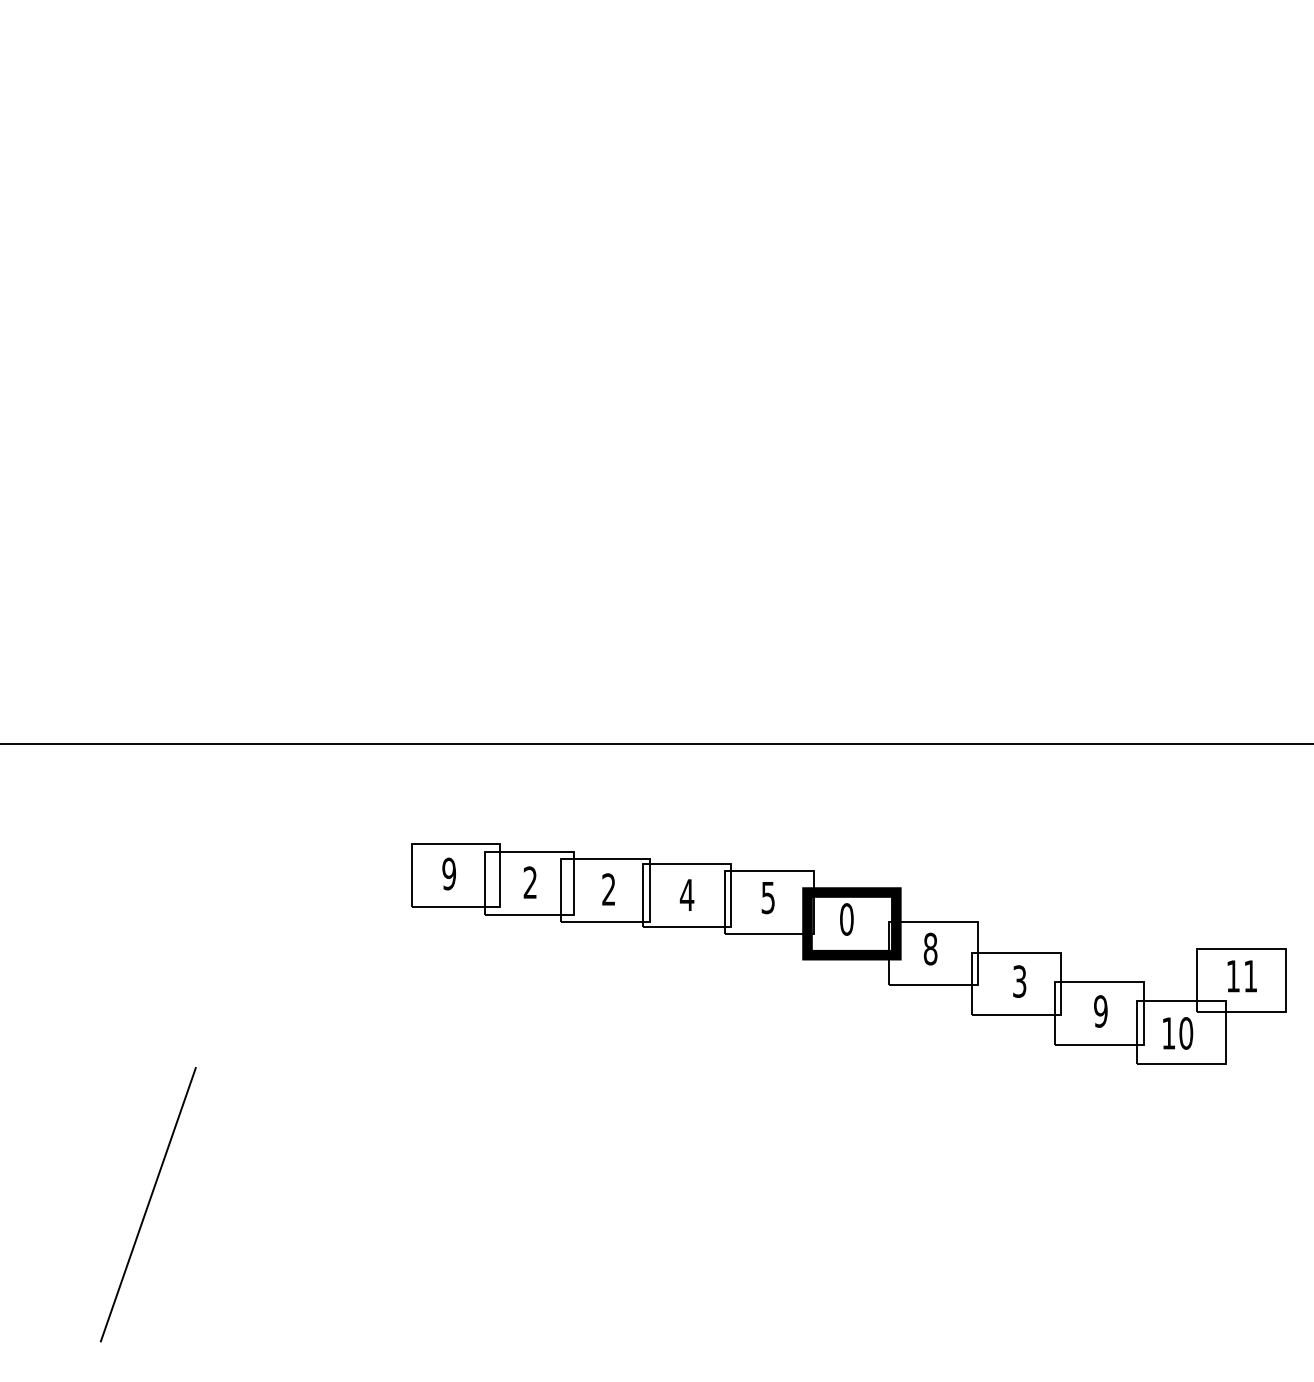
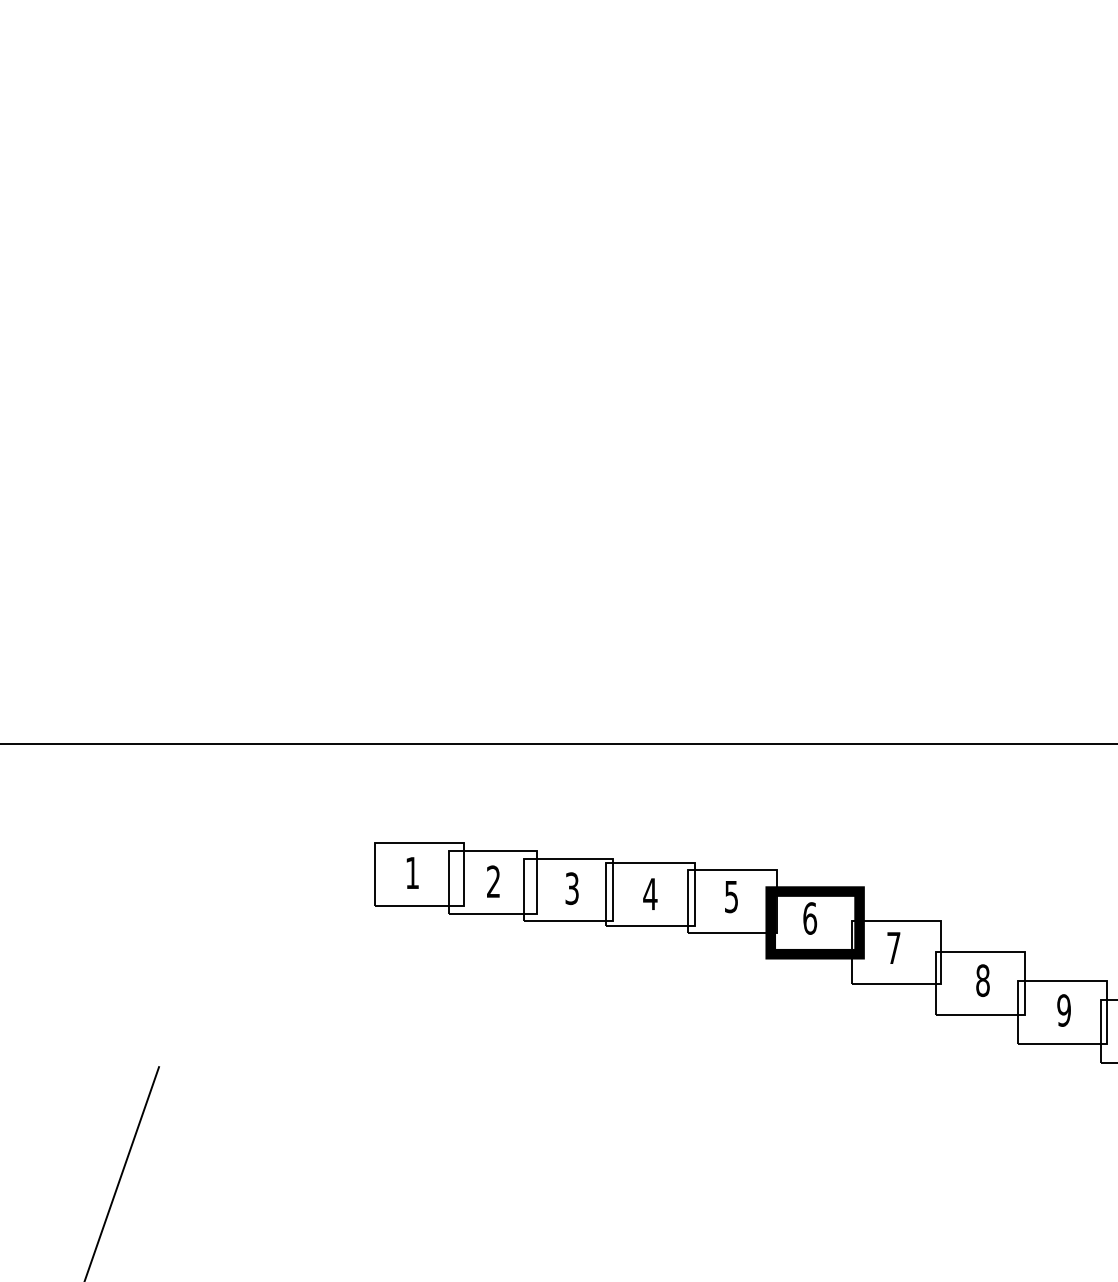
text: (448, 873) -> (411, 872), 9 -> 1
text: (608, 889) -> (571, 888), 2 -> 3
text: (846, 919) -> (809, 918), 0 -> 6
text: (930, 948) -> (893, 947), 8 -> 7
text: (1019, 981) -> (982, 980), 3 -> 8

